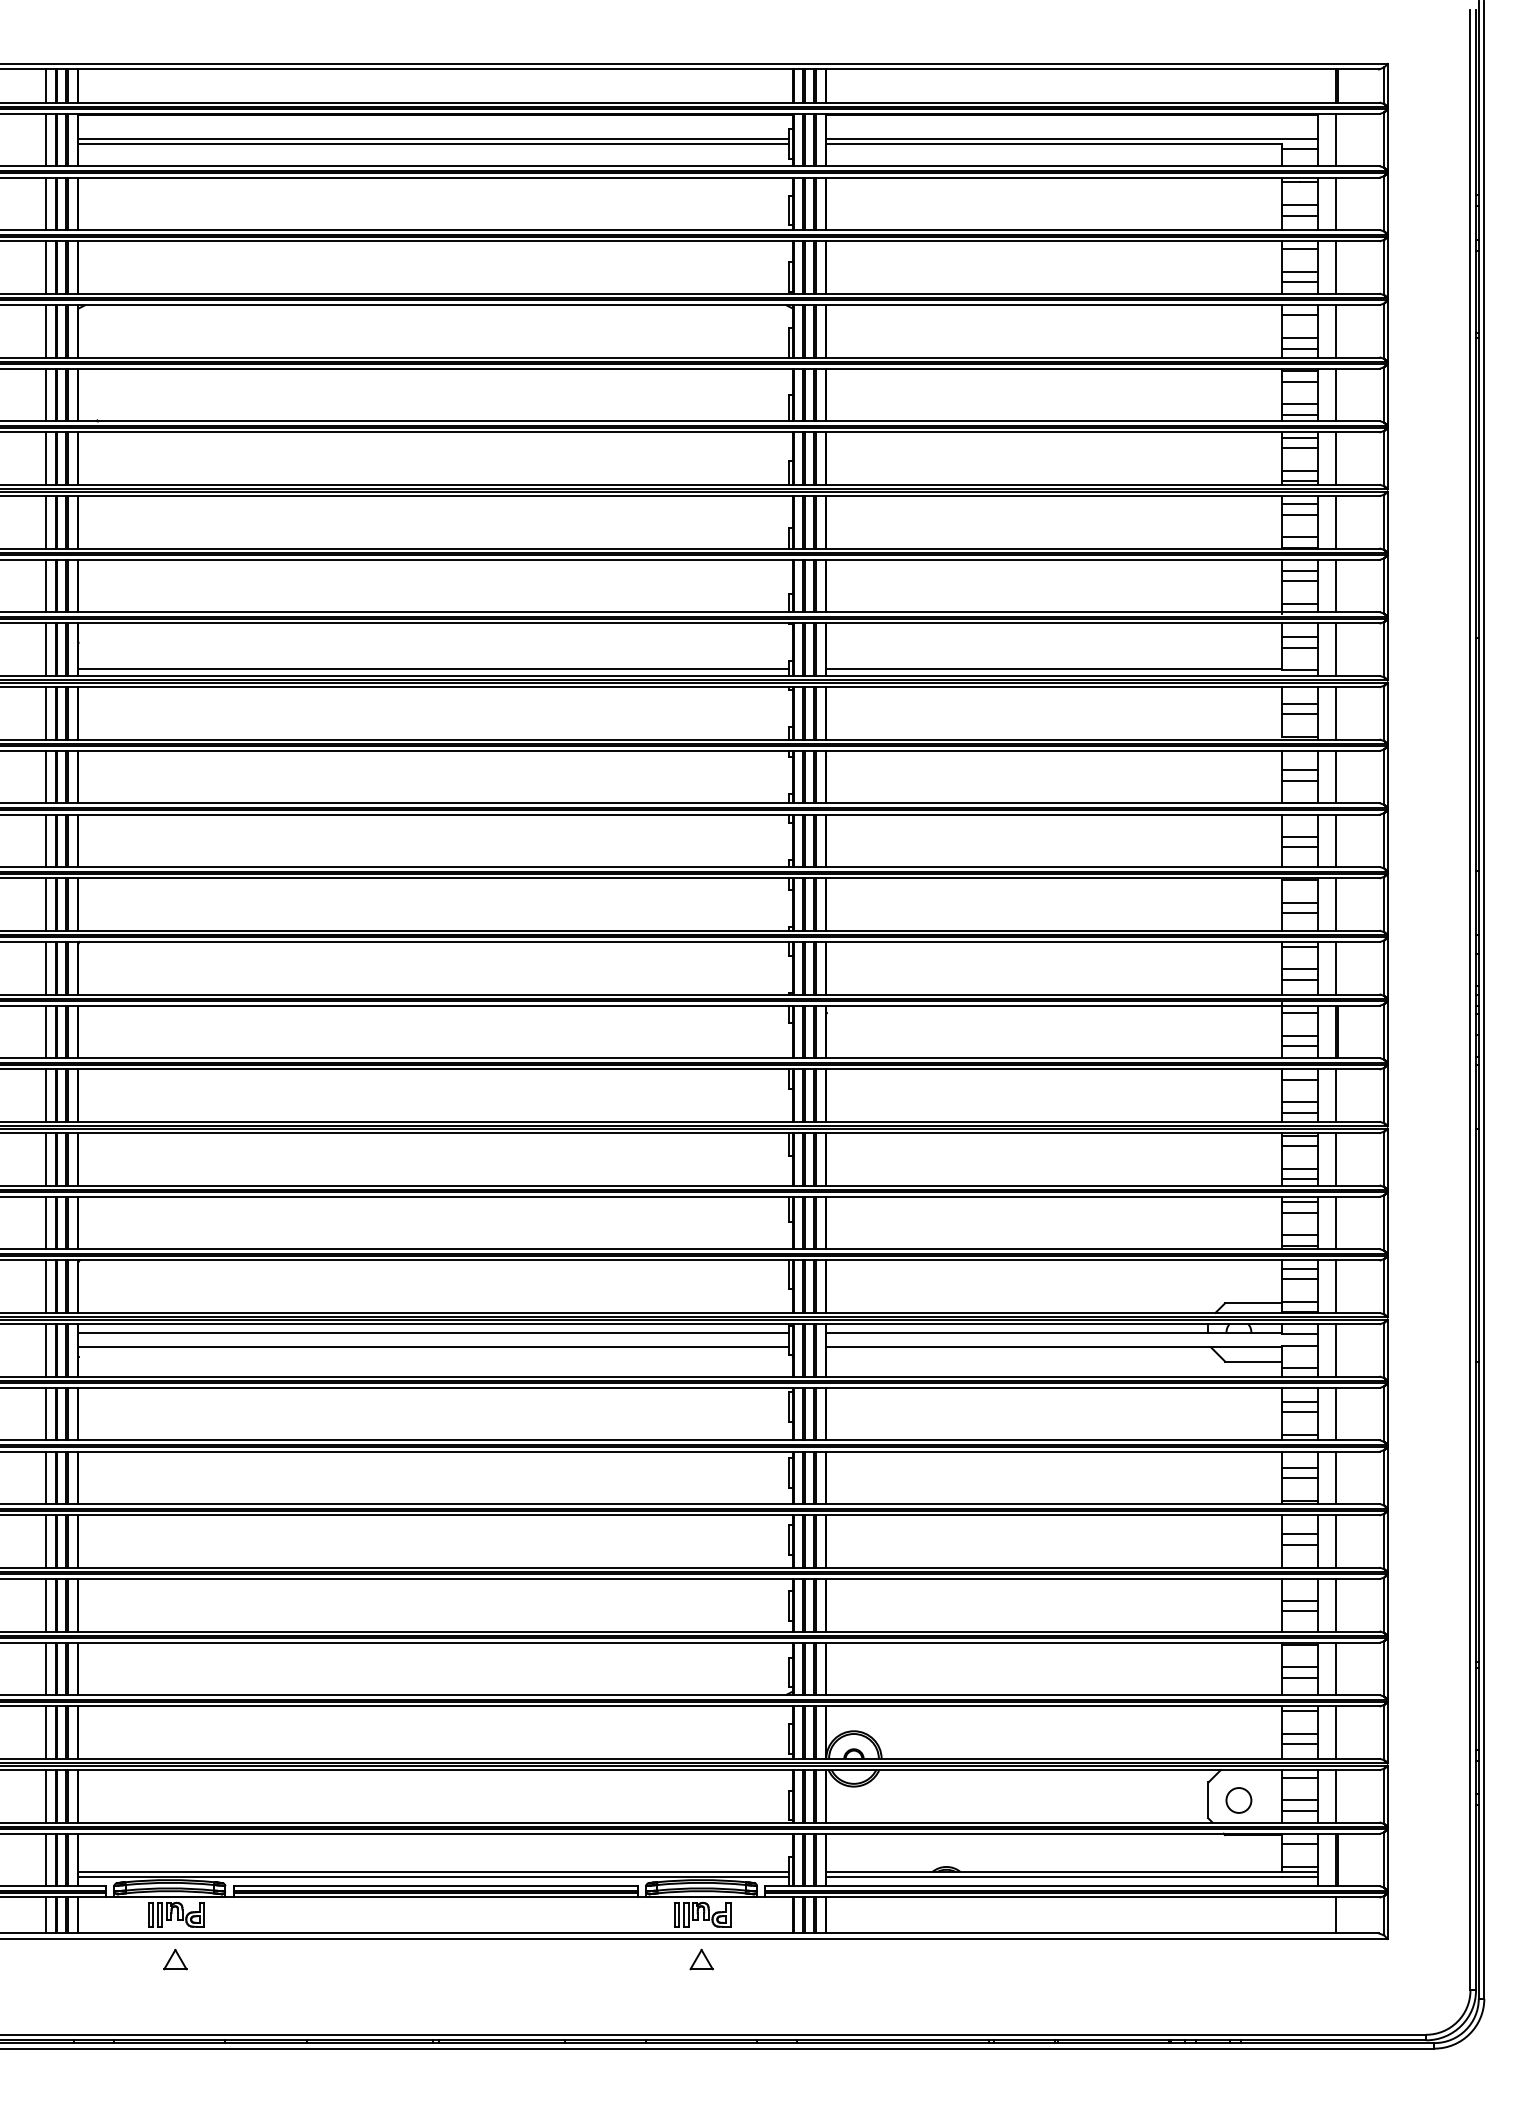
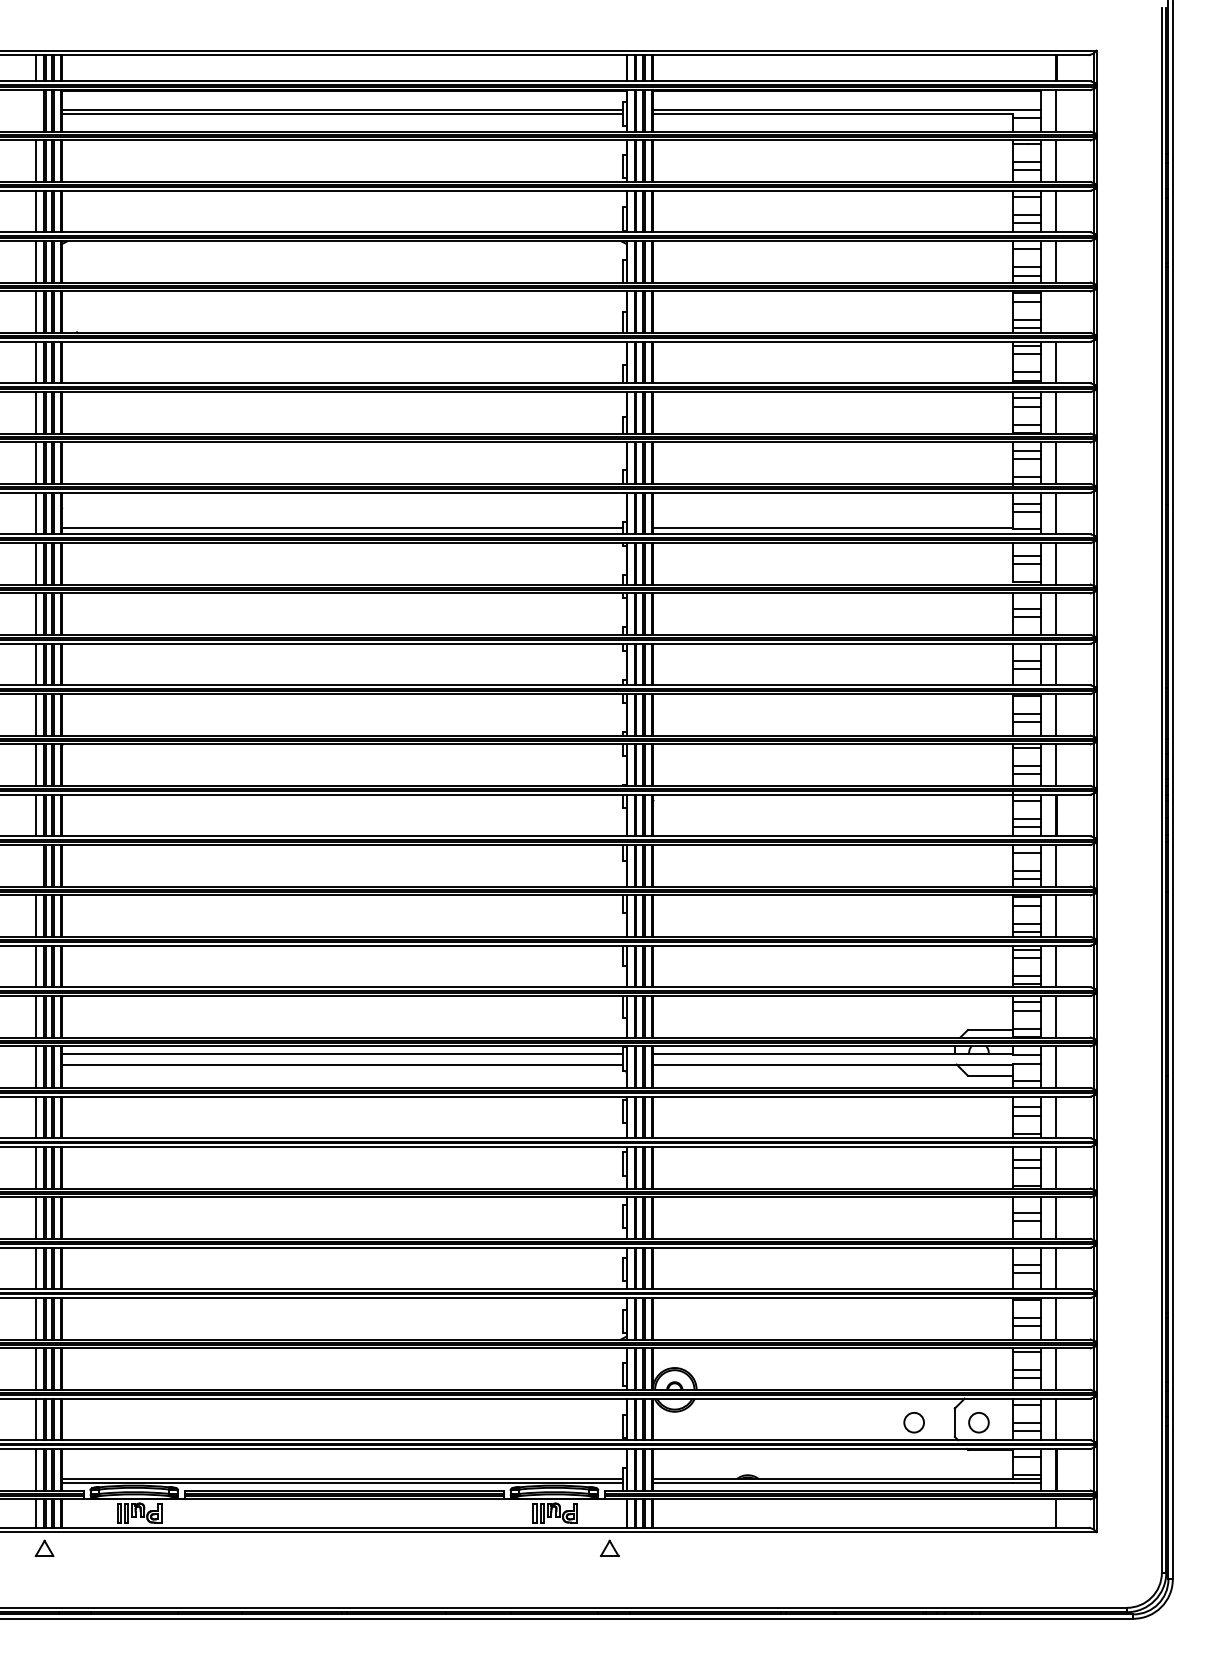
line: (46, 139) -> (36, 110), removed
line: (1335, 394) -> (1055, 311), removed
line: (46, 1095) -> (36, 865), removed
circle: (1156, 1800) -> (913, 1422), added
part: (175, 1959) -> (44, 1548), moved
part: (701, 1959) -> (609, 1548), moved

